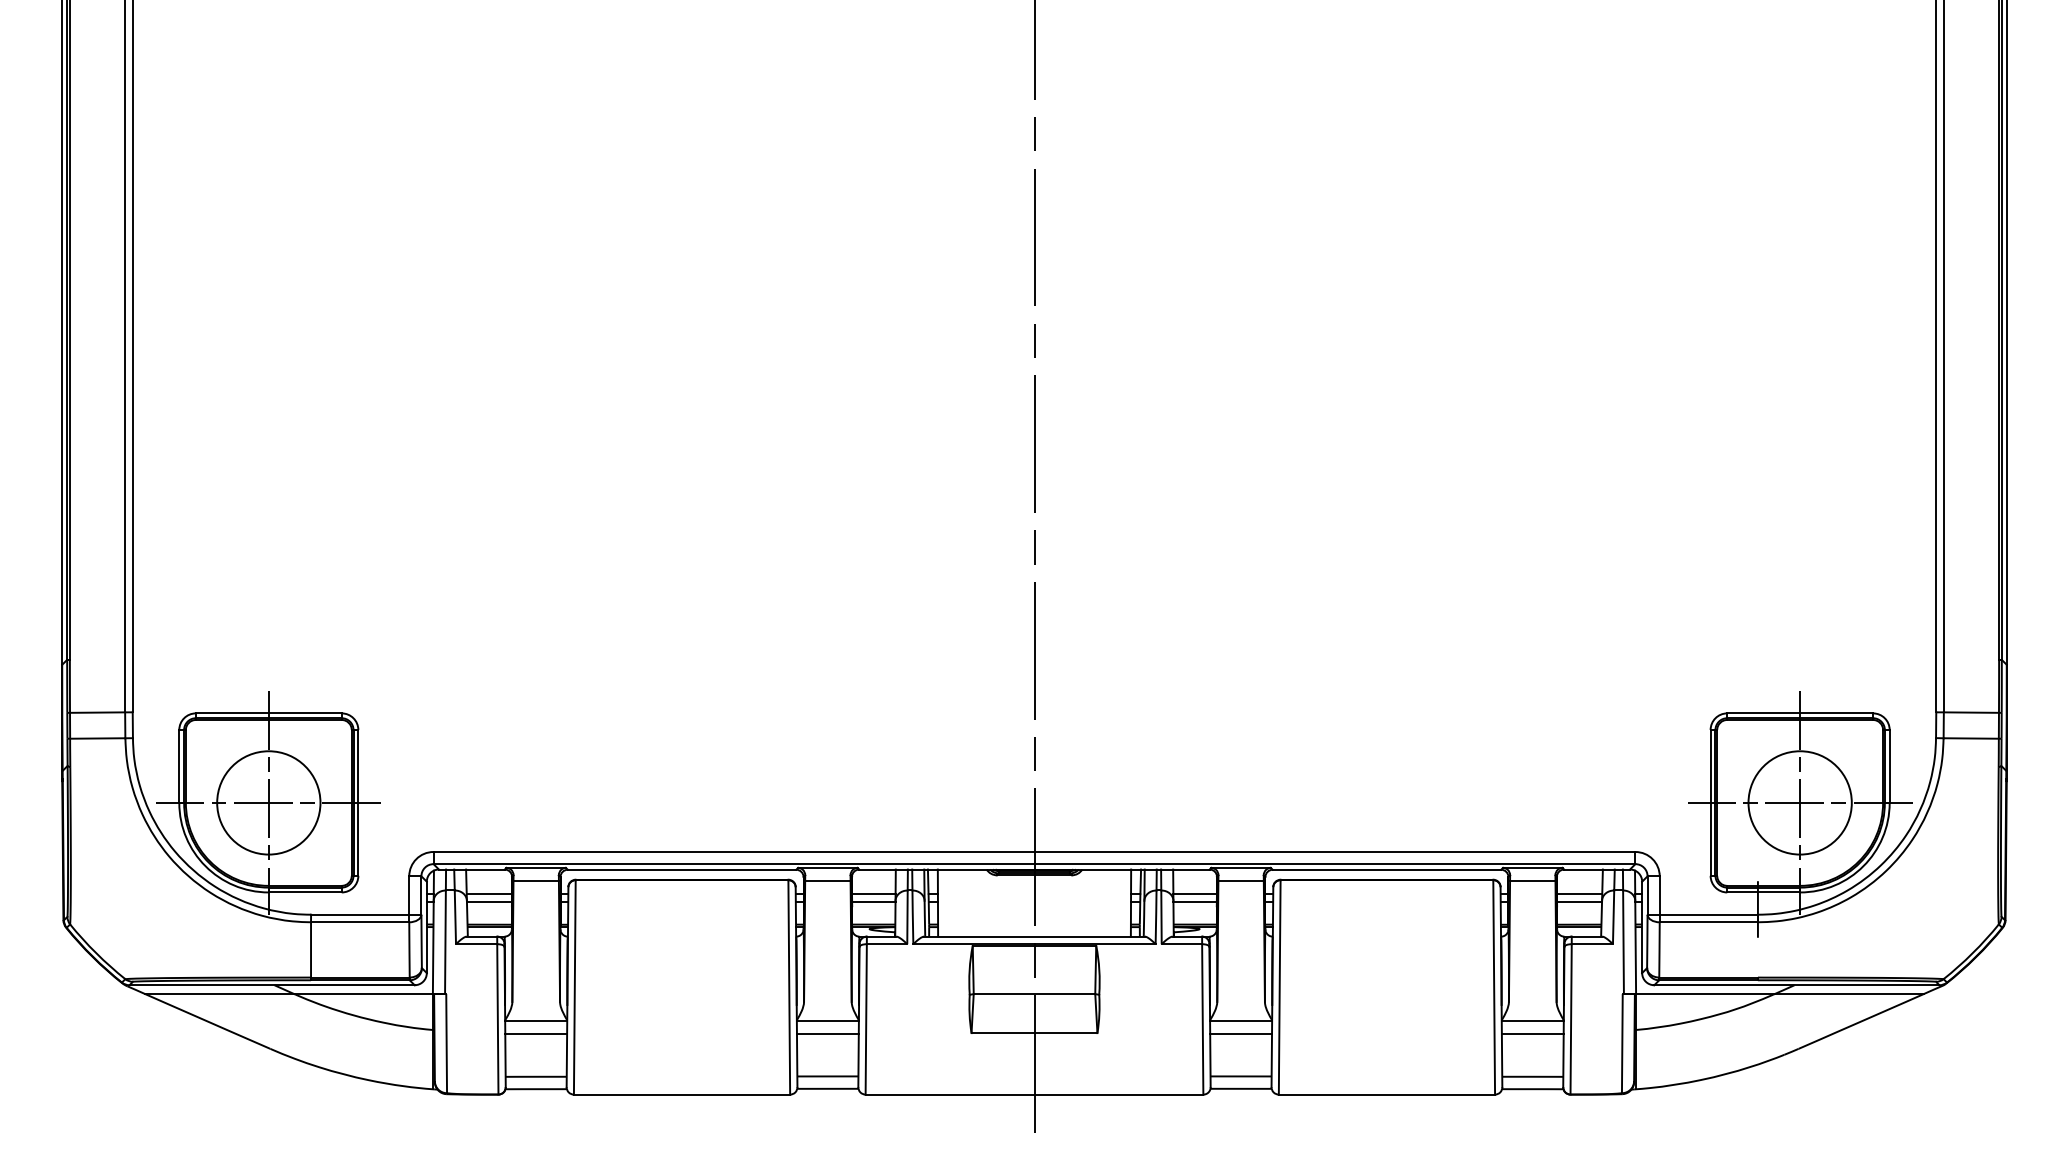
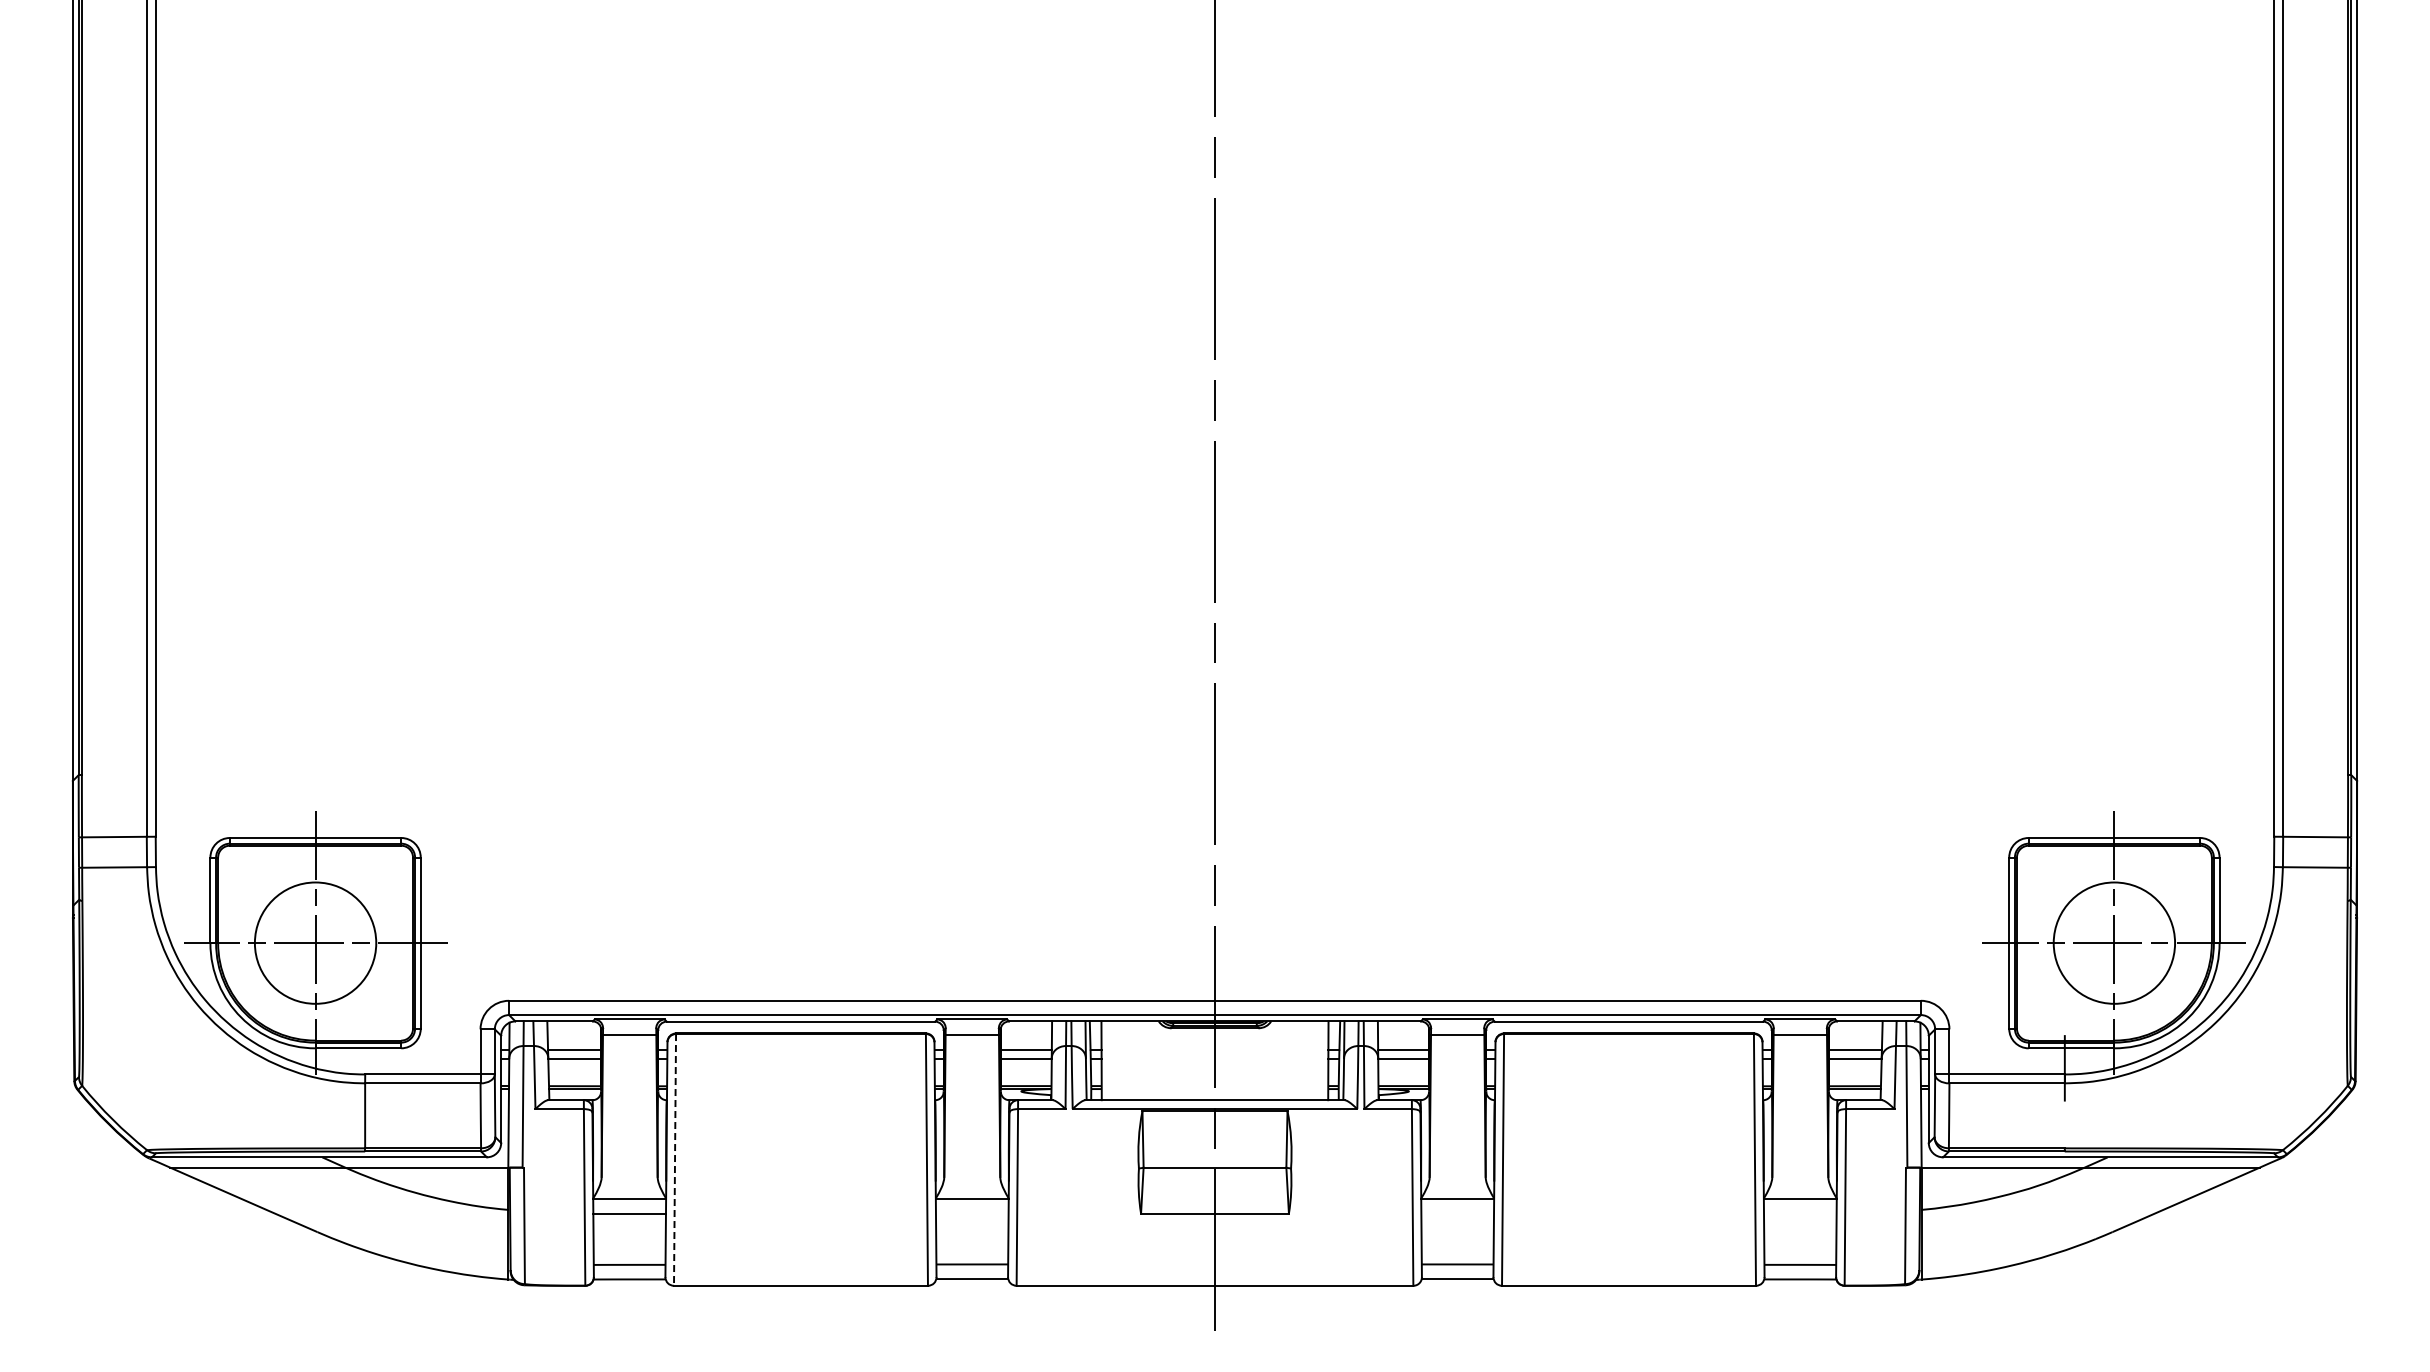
line: (575, 987) -> (675, 1159), solid -> dashed
line: (827, 1033) -> (971, 1214), removed
line: (1240, 1033) -> (1457, 1214), removed
line: (1532, 1033) -> (1800, 1214), removed

